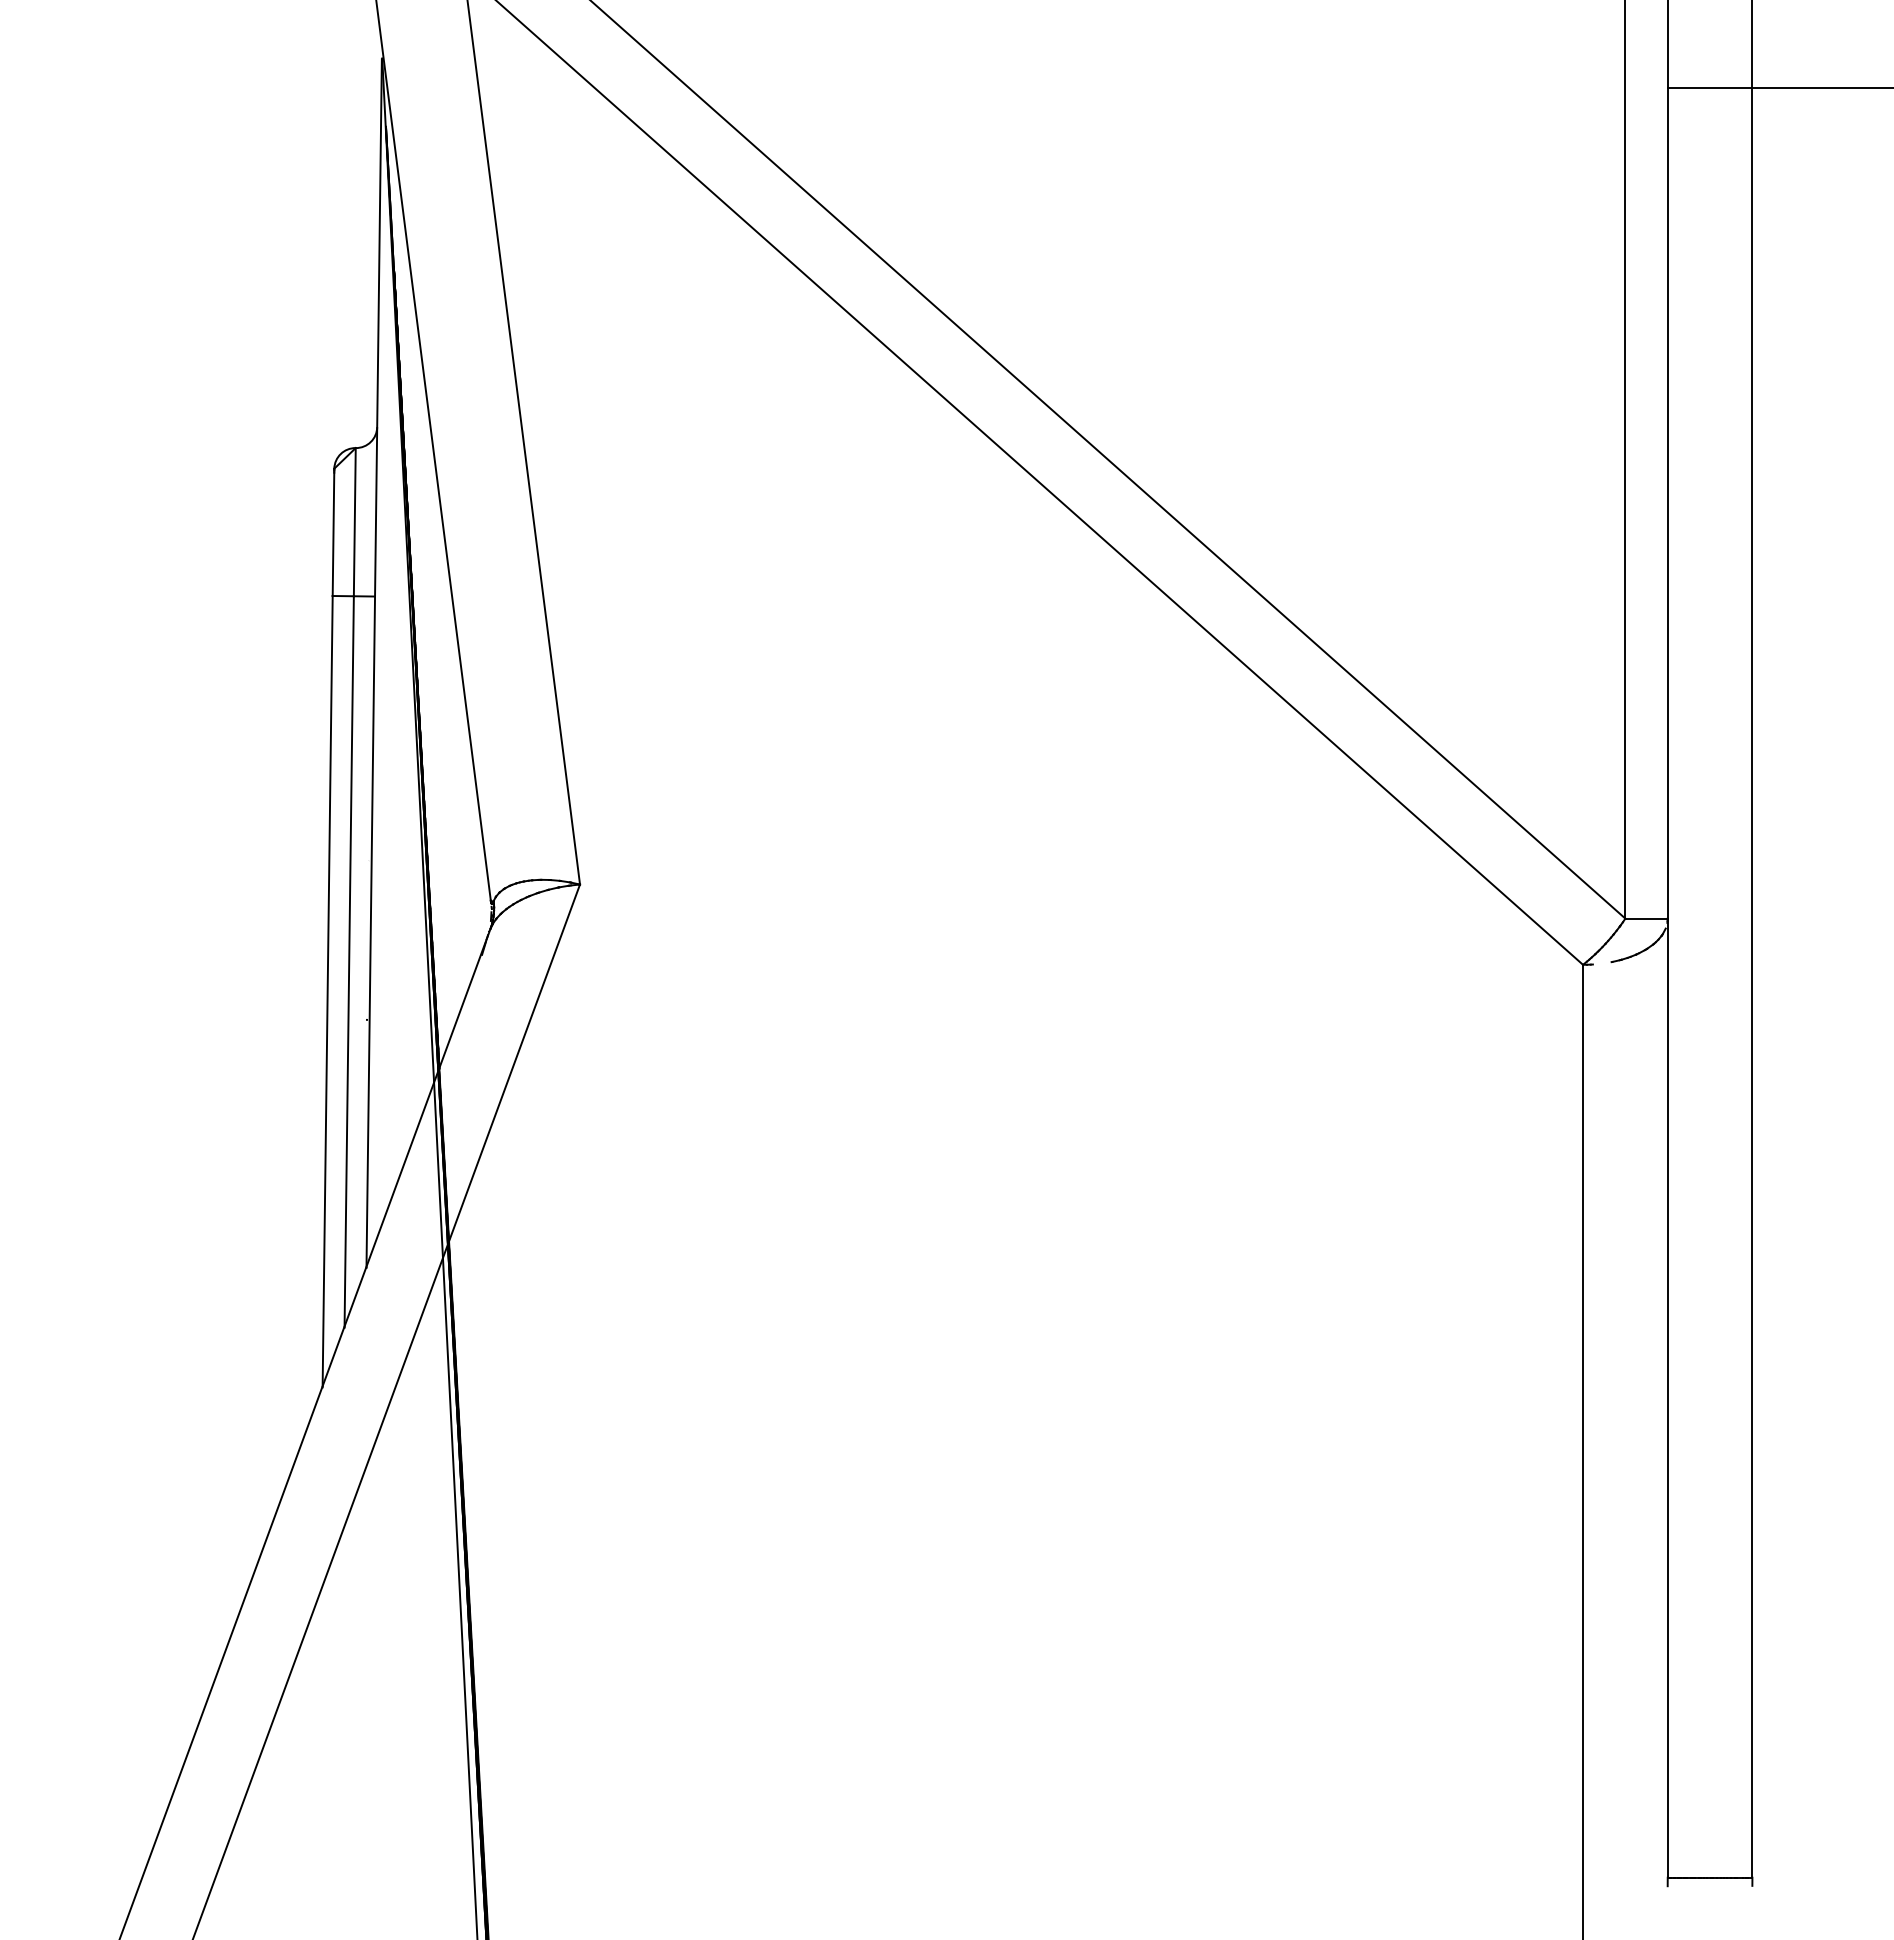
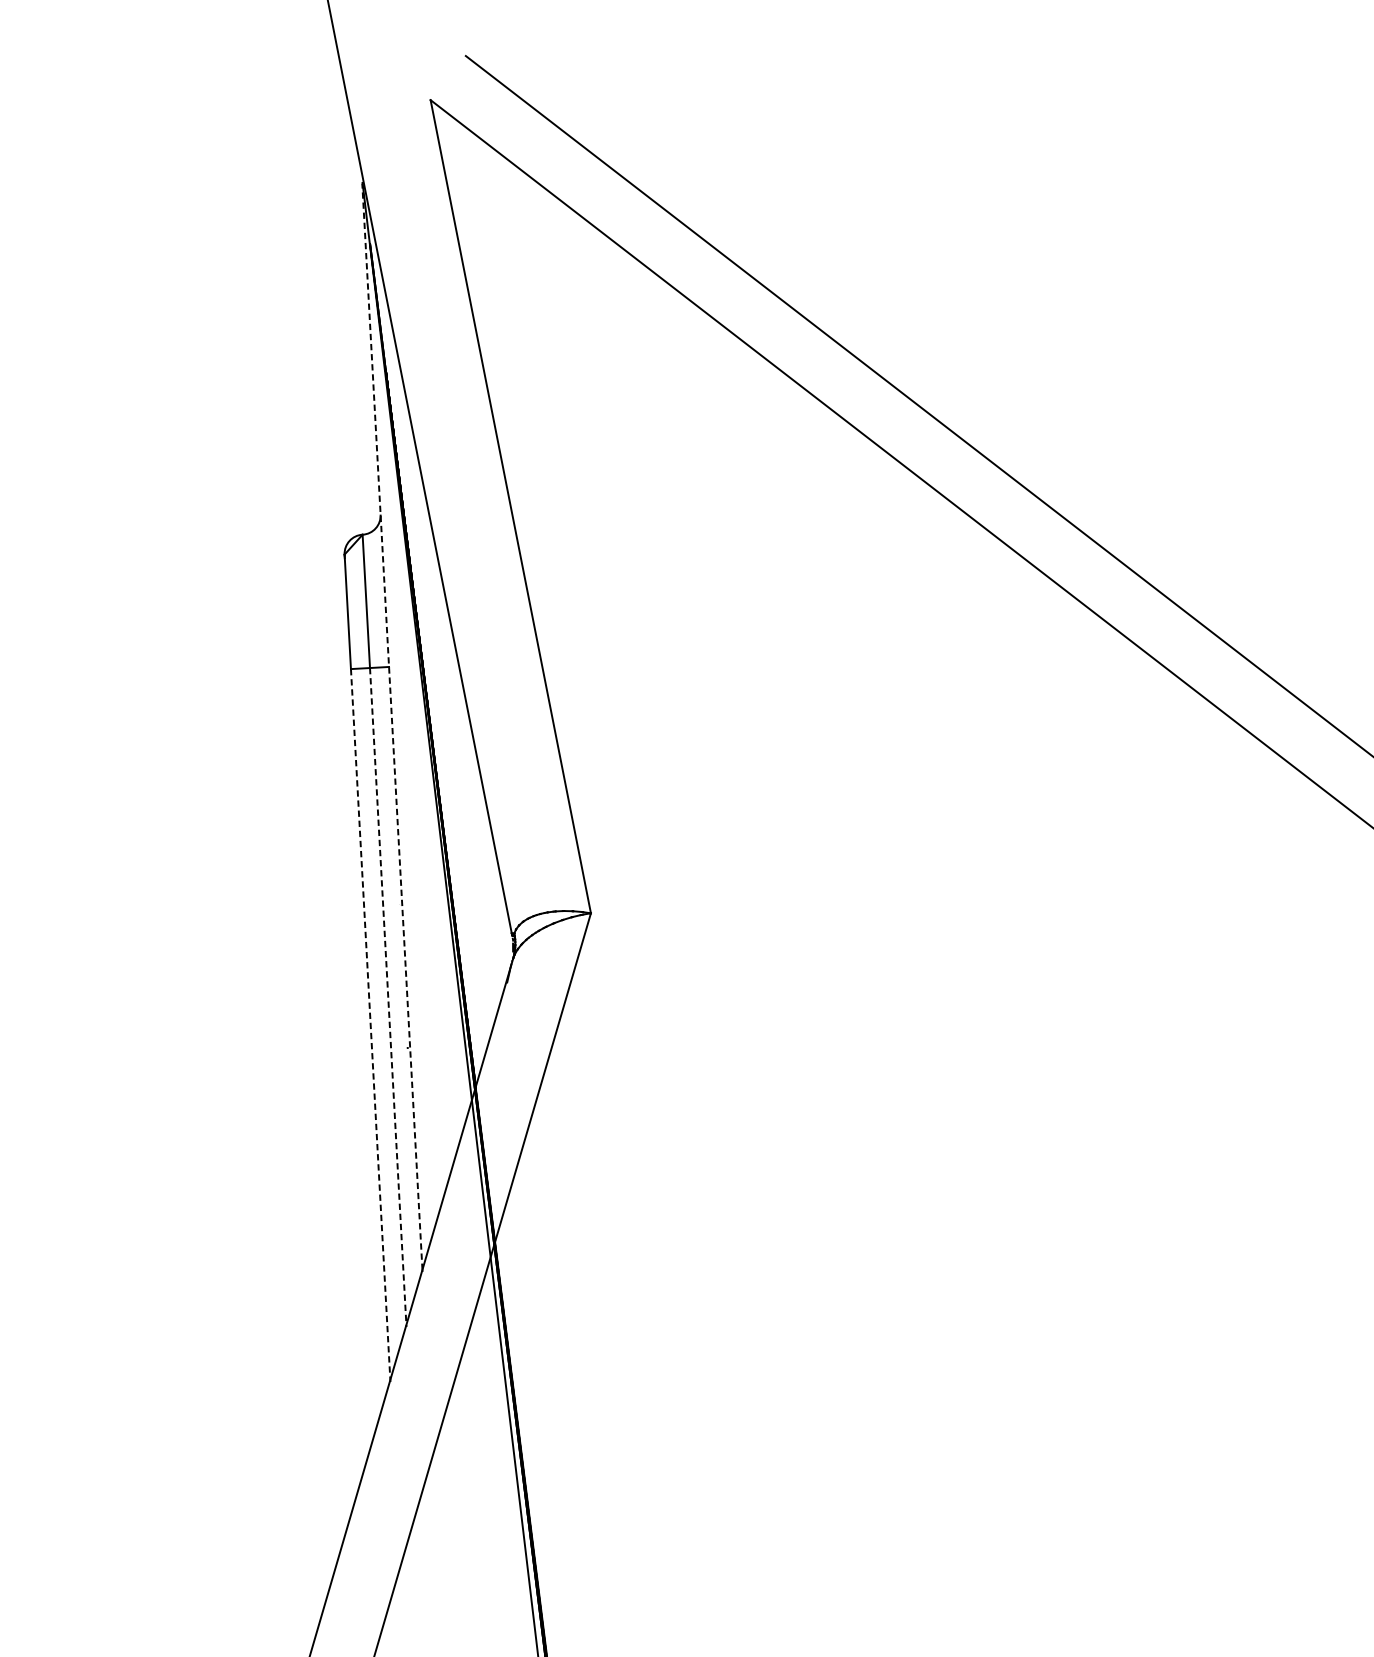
line: (374, 662) -> (392, 726), solid -> dashed
line: (349, 961) -> (388, 996), solid -> dashed
line: (327, 991) -> (370, 1024), solid -> dashed

